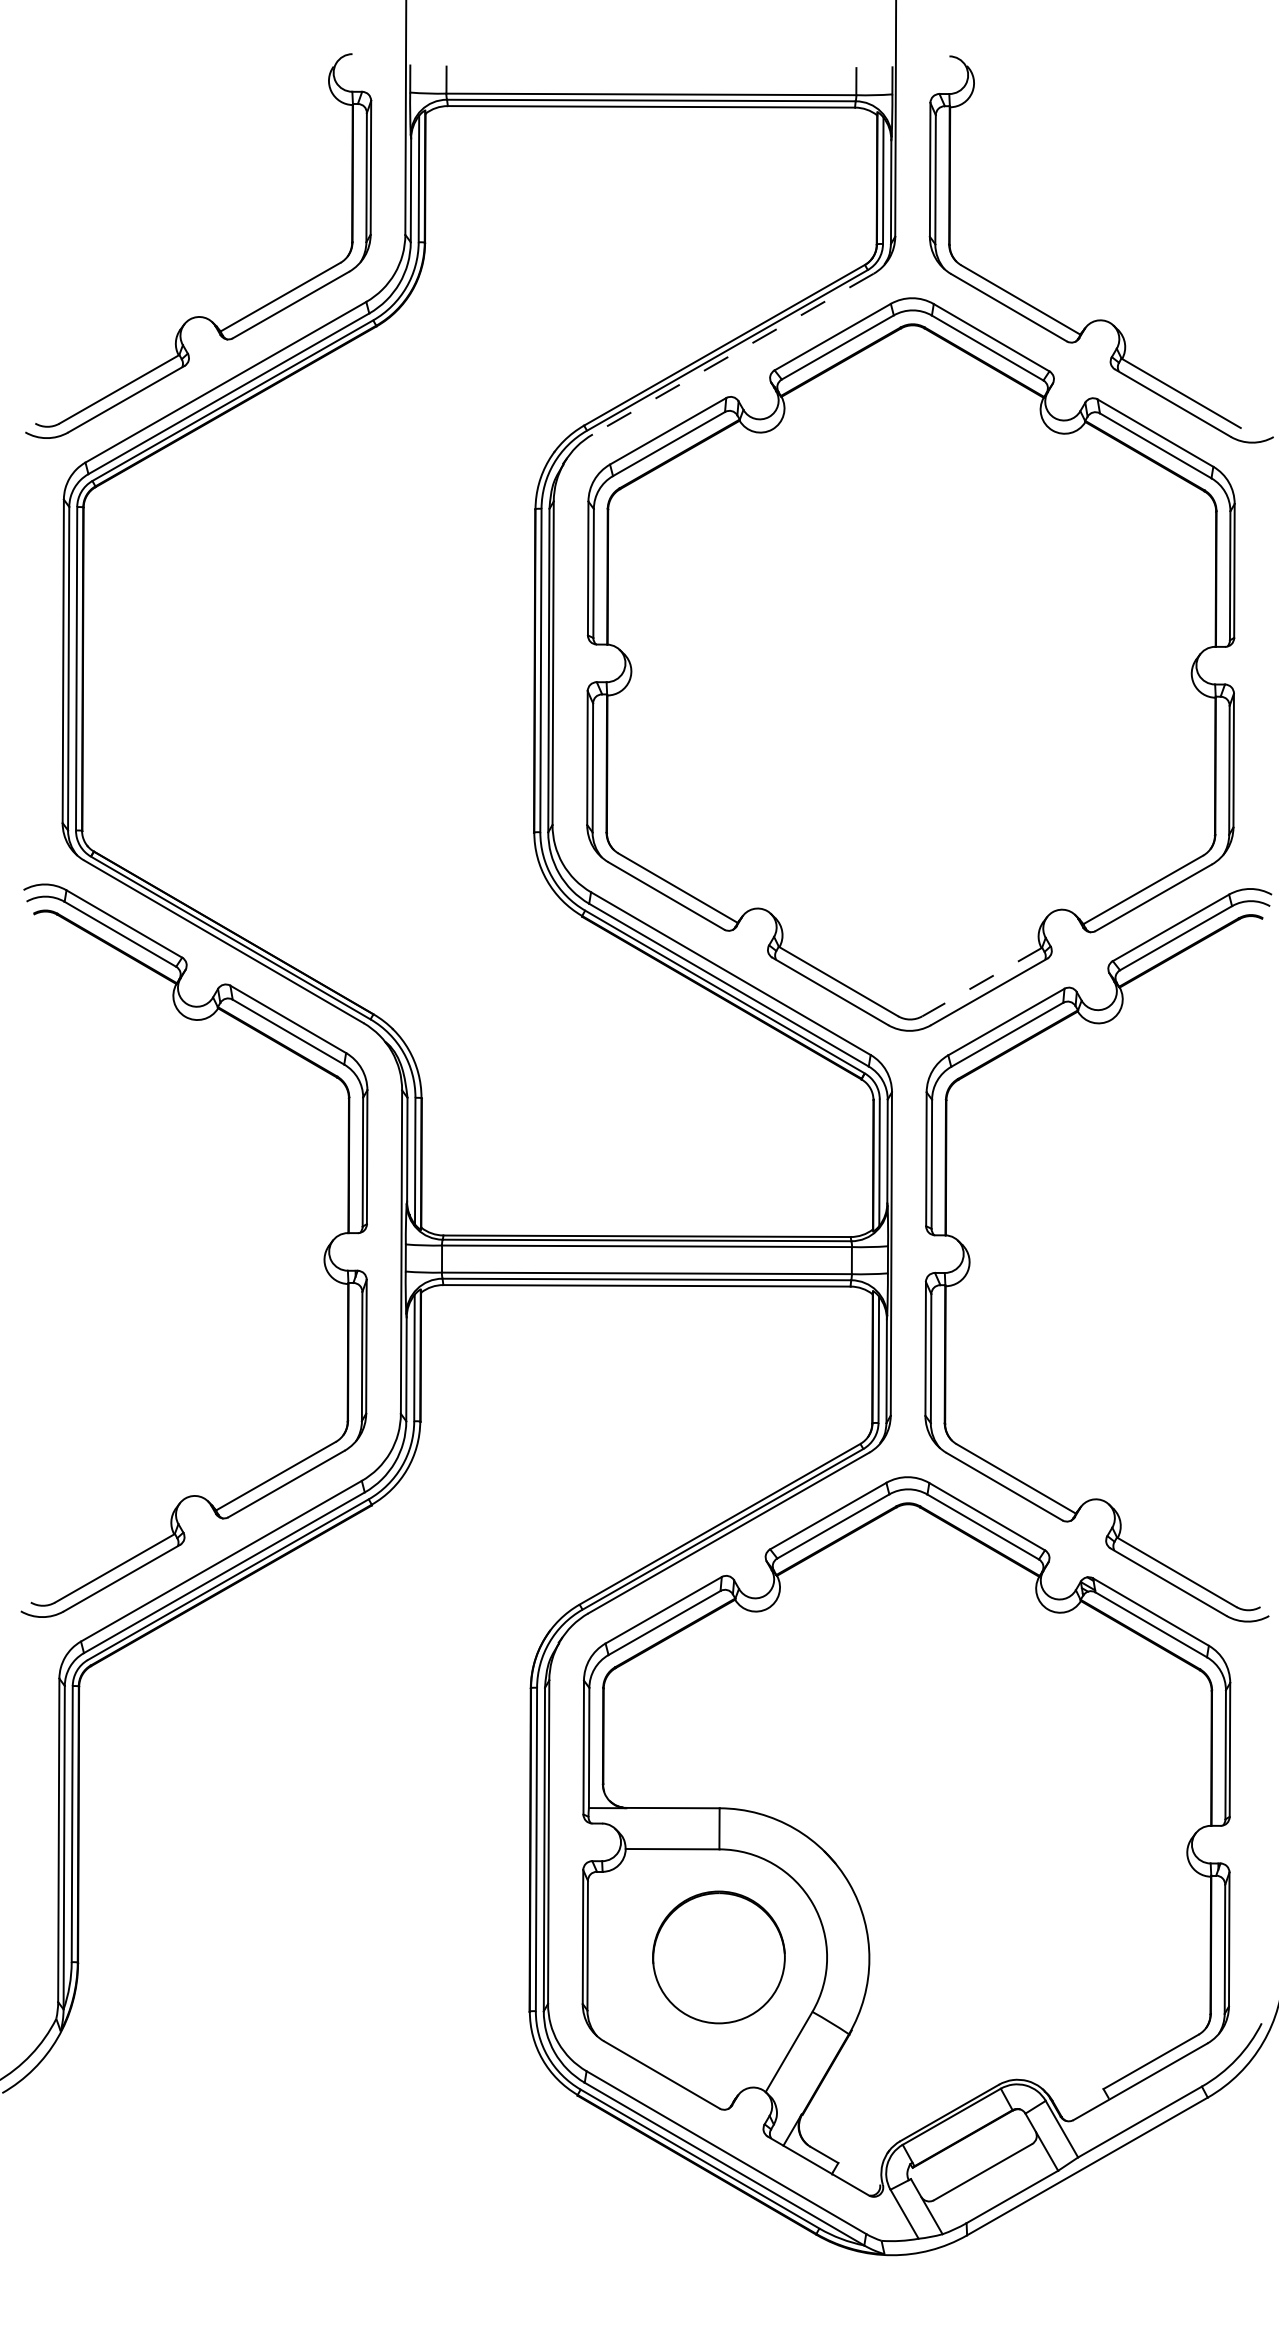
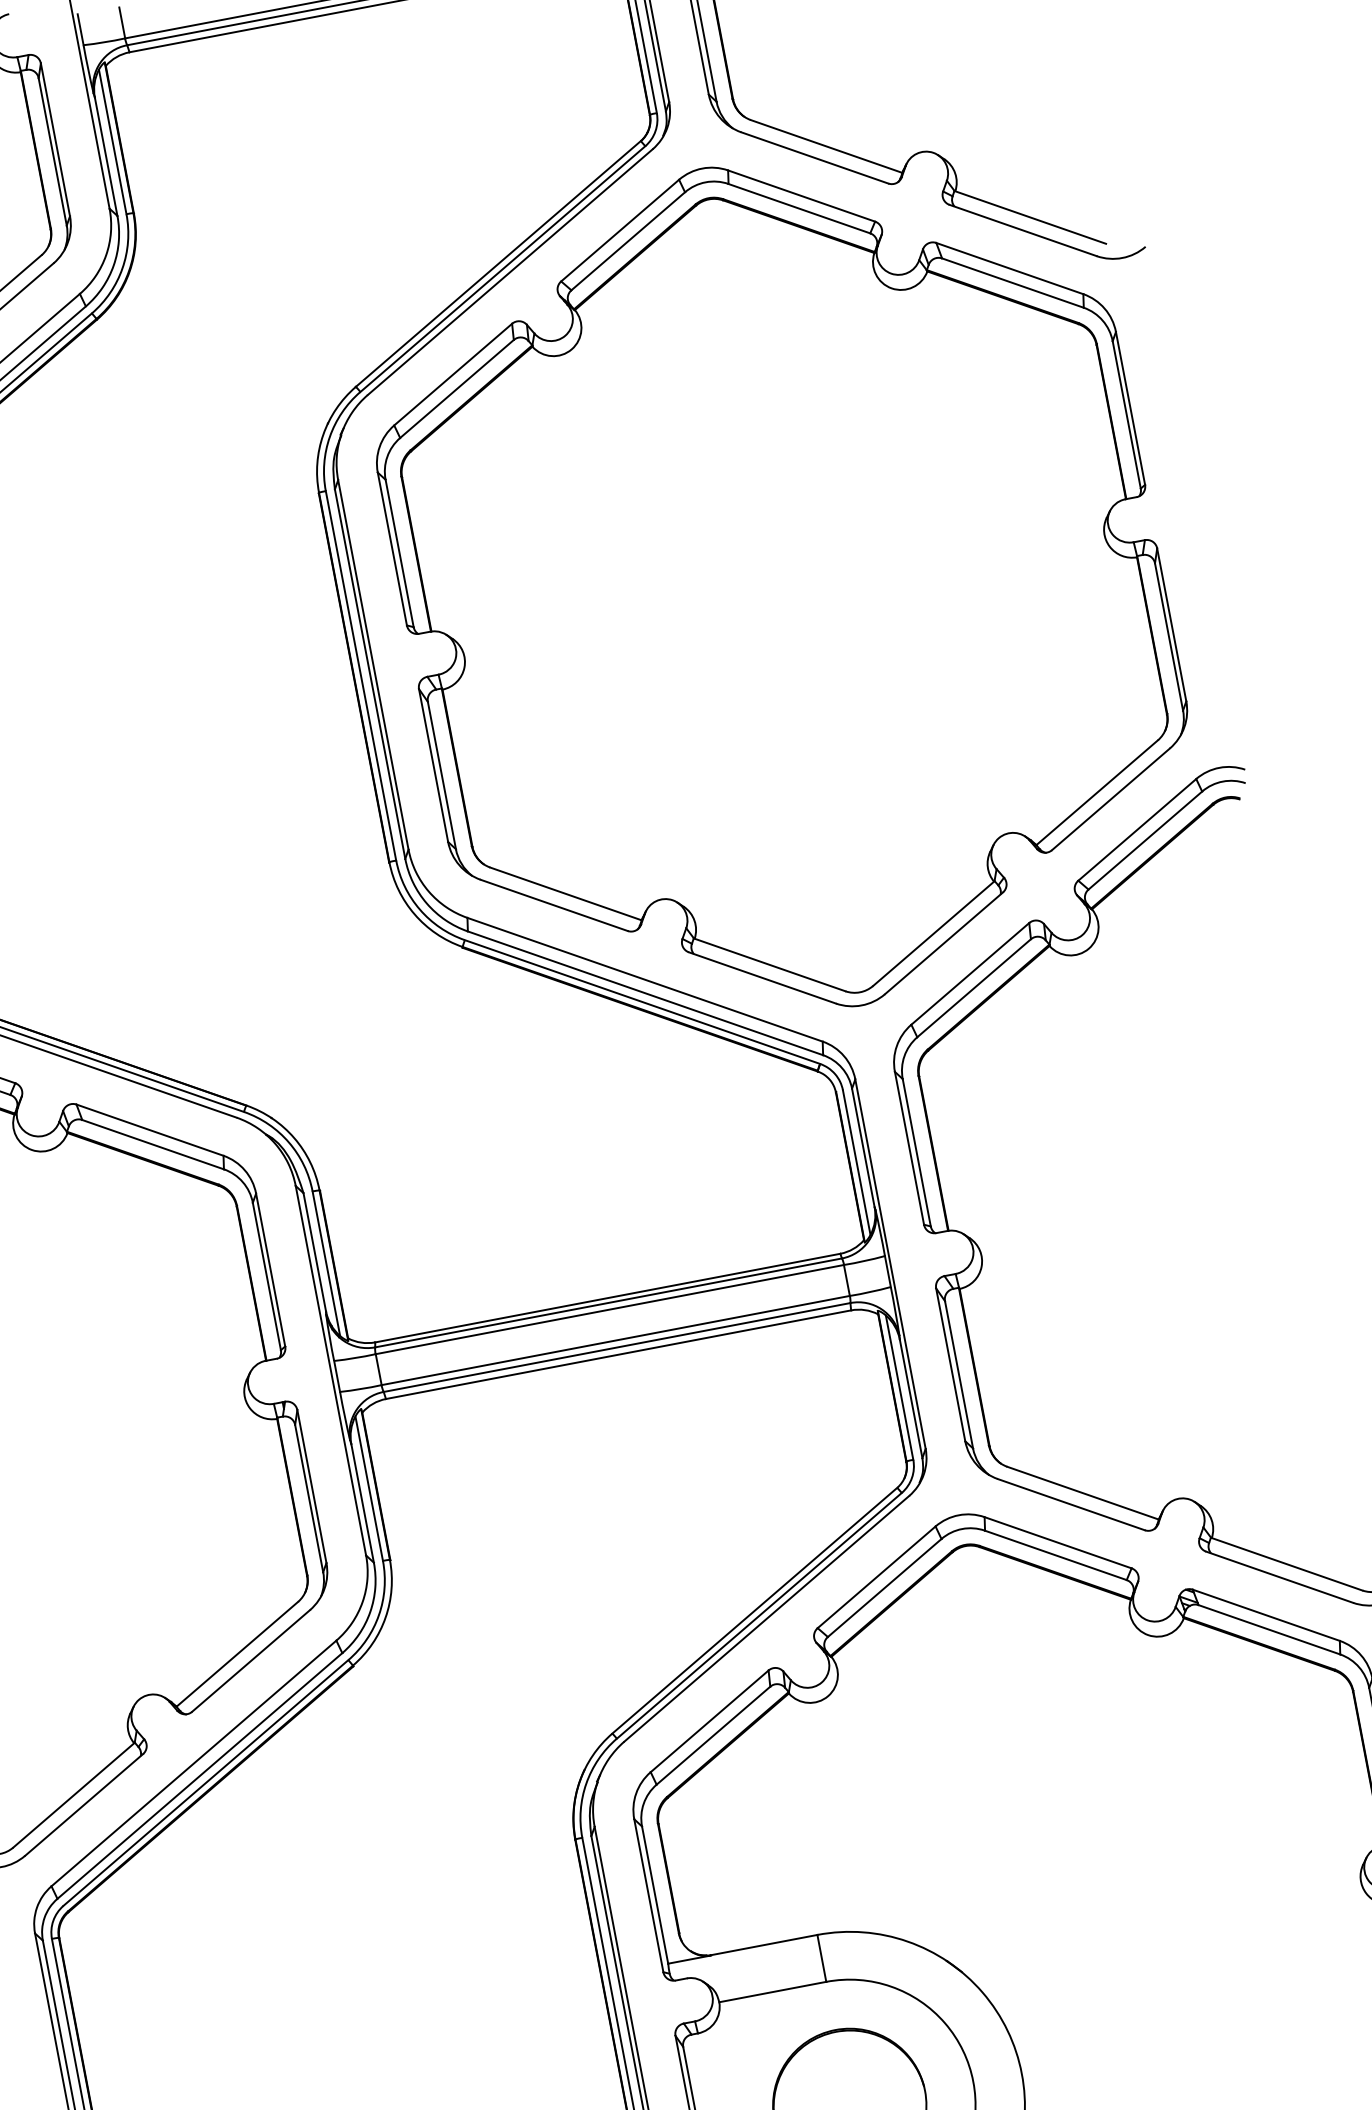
line: (733, 354) -> (510, 272), dashed -> solid
line: (981, 982) -> (933, 934), dashed -> solid

